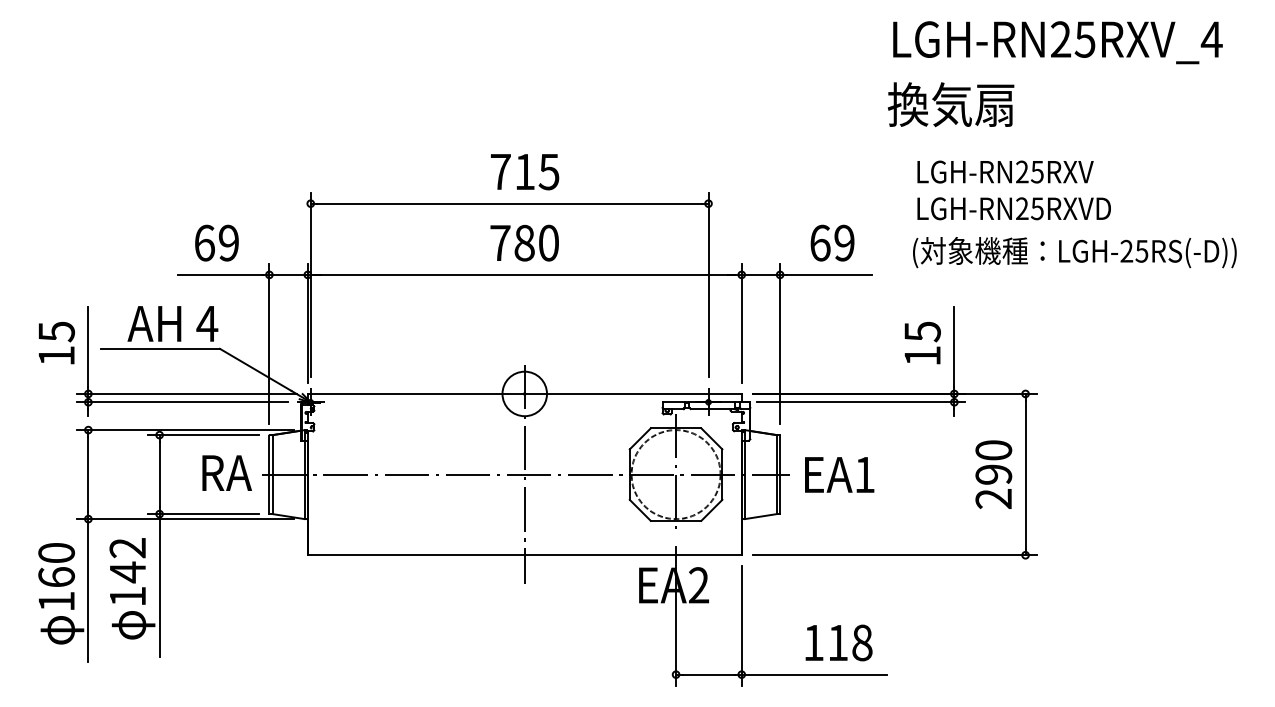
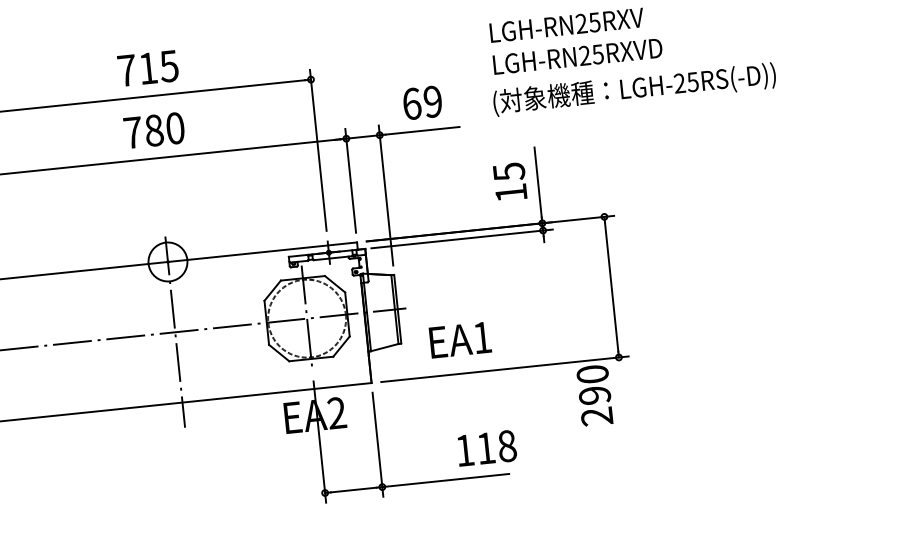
text: (839, 474) -> (460, 339), moved
text: (993, 474) -> (594, 395), moved
text: (838, 642) -> (486, 447), moved

